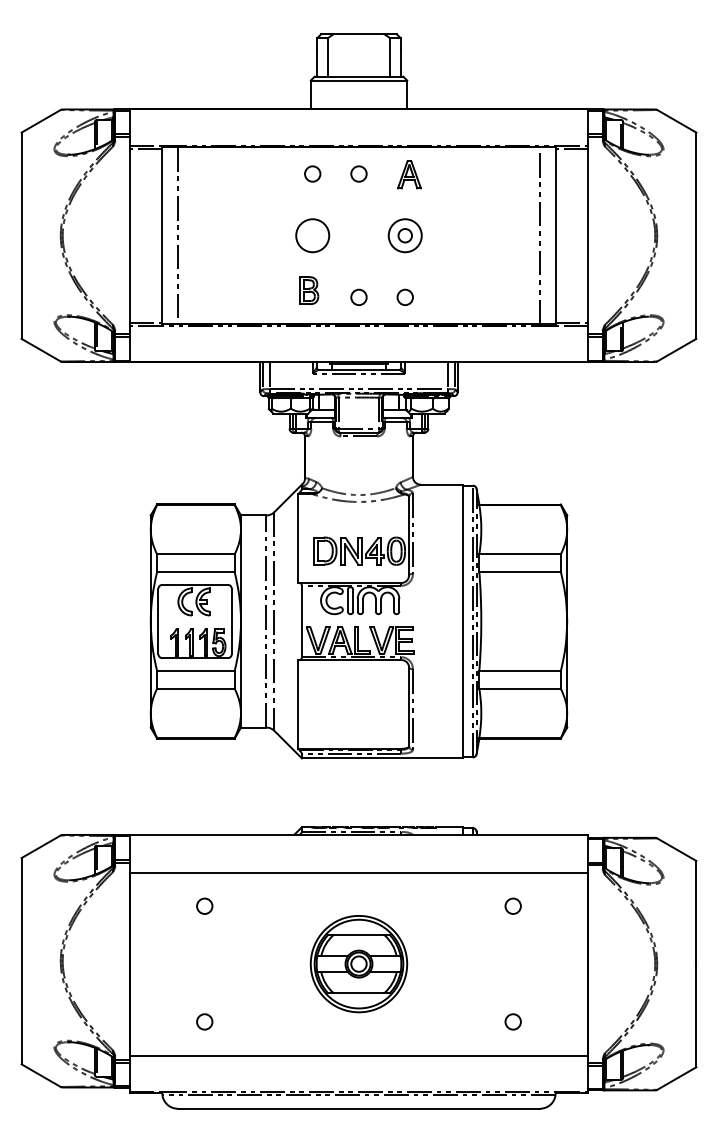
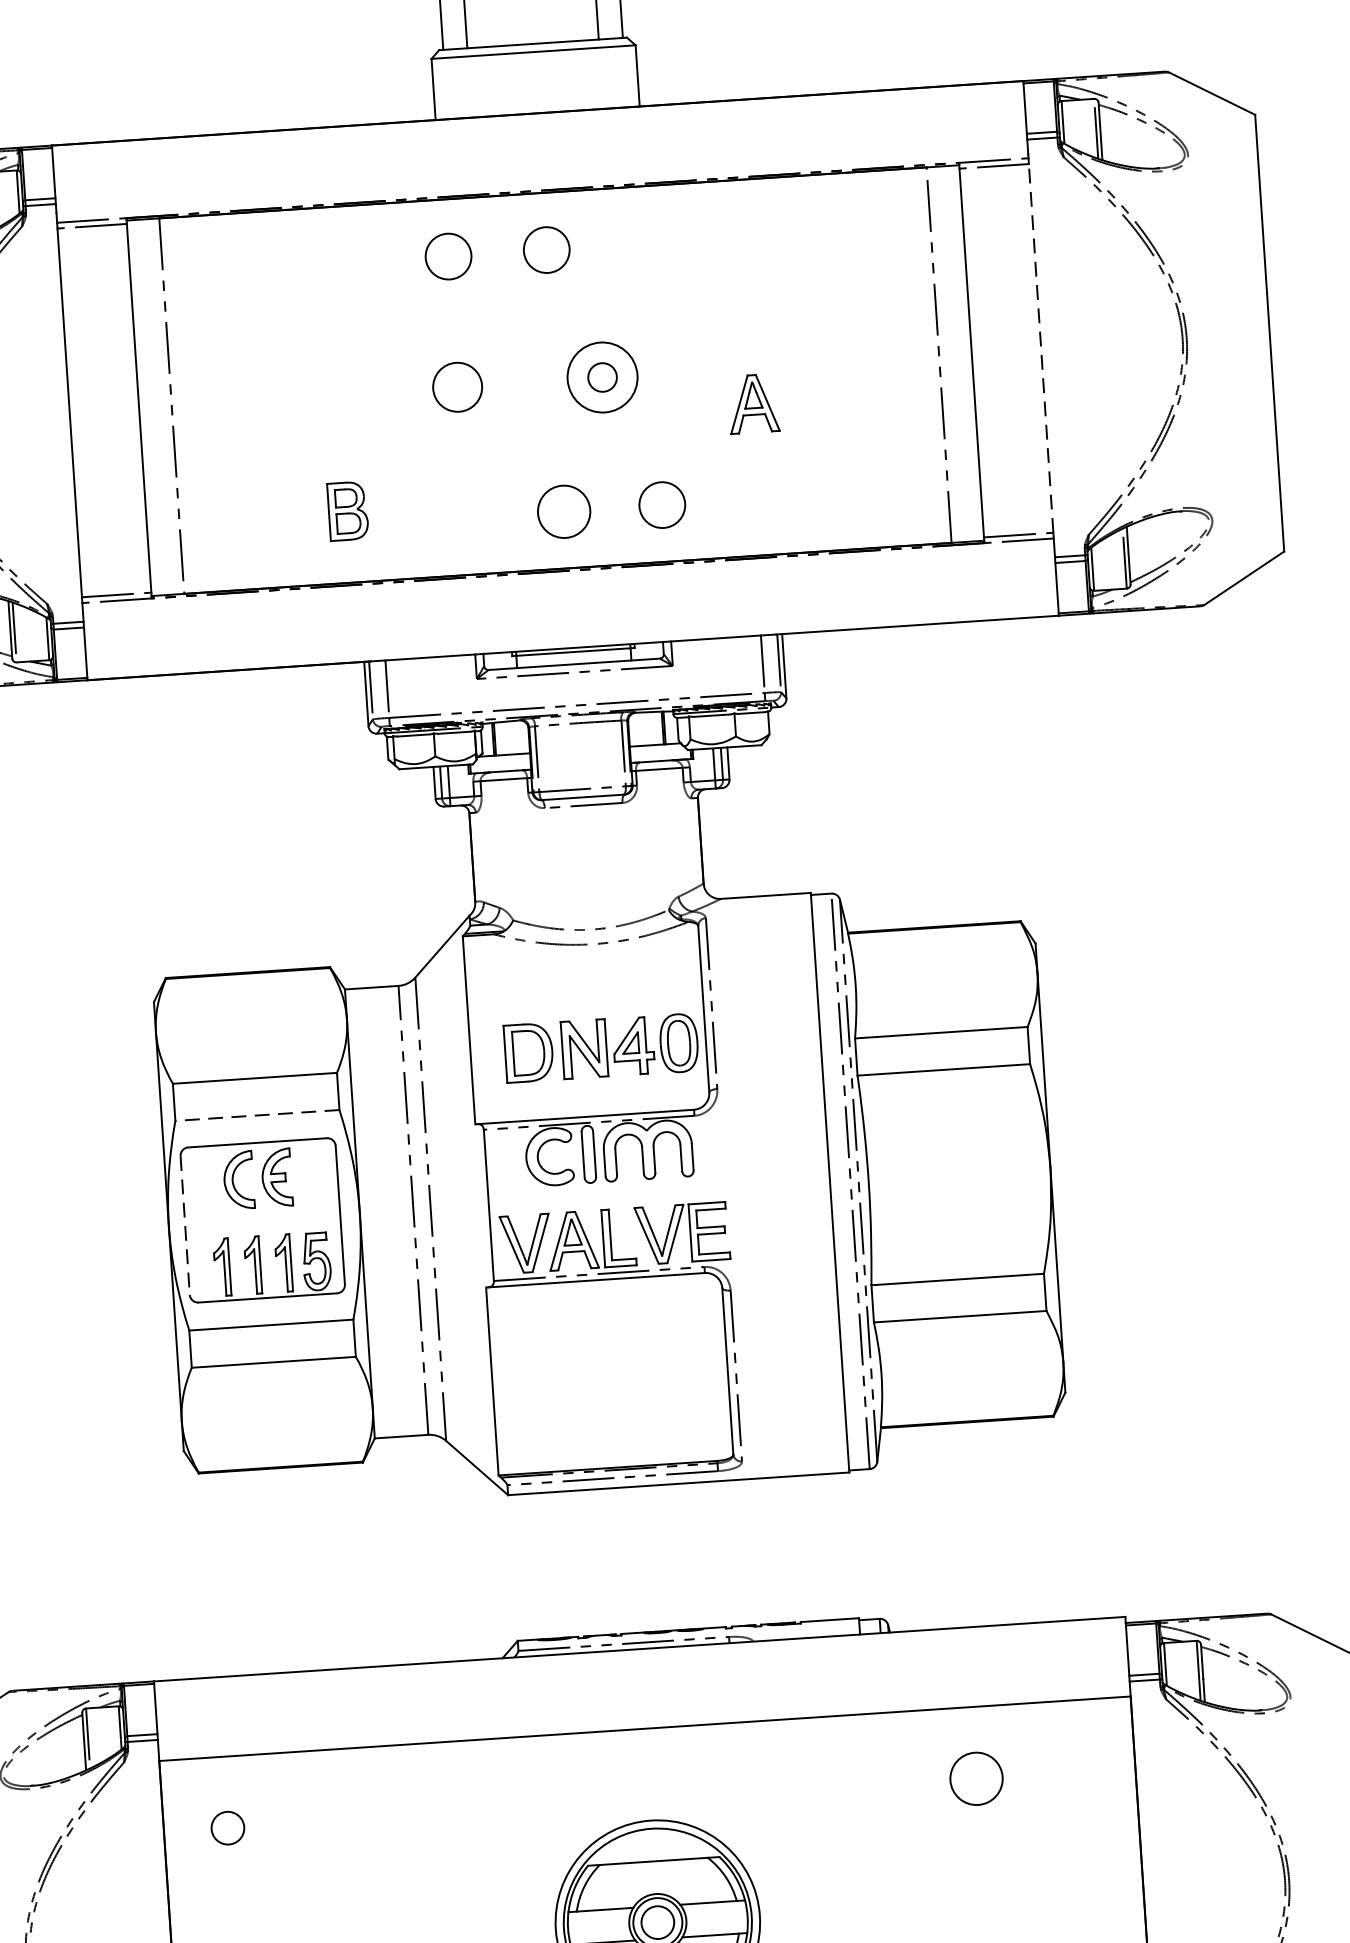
circle: (312, 173) -> (448, 255), size x1.4
circle: (358, 173) -> (545, 248), size x1.4
part: (409, 174) -> (753, 403), moved
circle: (312, 235) -> (456, 386), size x0.7
part: (404, 235) -> (600, 377), moved
line: (588, 235) -> (1041, 347), solid -> dashed
part: (309, 290) -> (348, 510), moved
circle: (358, 296) -> (562, 509), size x1.6
circle: (404, 296) -> (660, 502), size x1.4
line: (195, 572) -> (256, 1116), solid -> dashed
line: (158, 621) -> (185, 1225), solid -> dashed
circle: (204, 905) -> (227, 1826), moved
circle: (512, 905) -> (974, 1776), size x1.6

